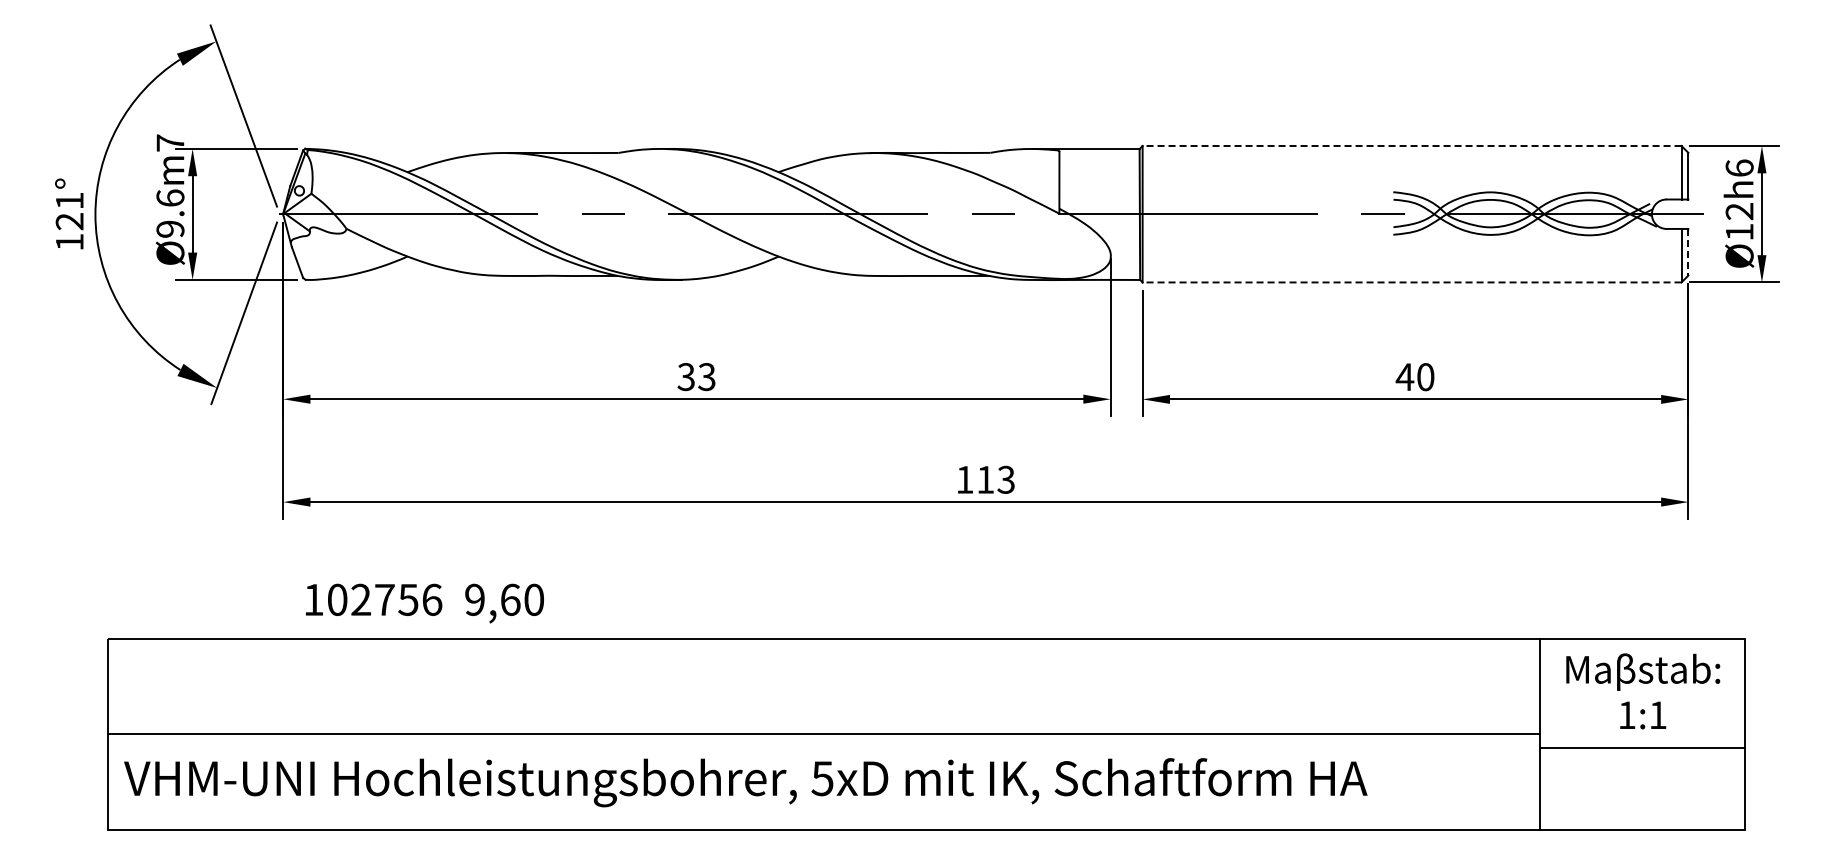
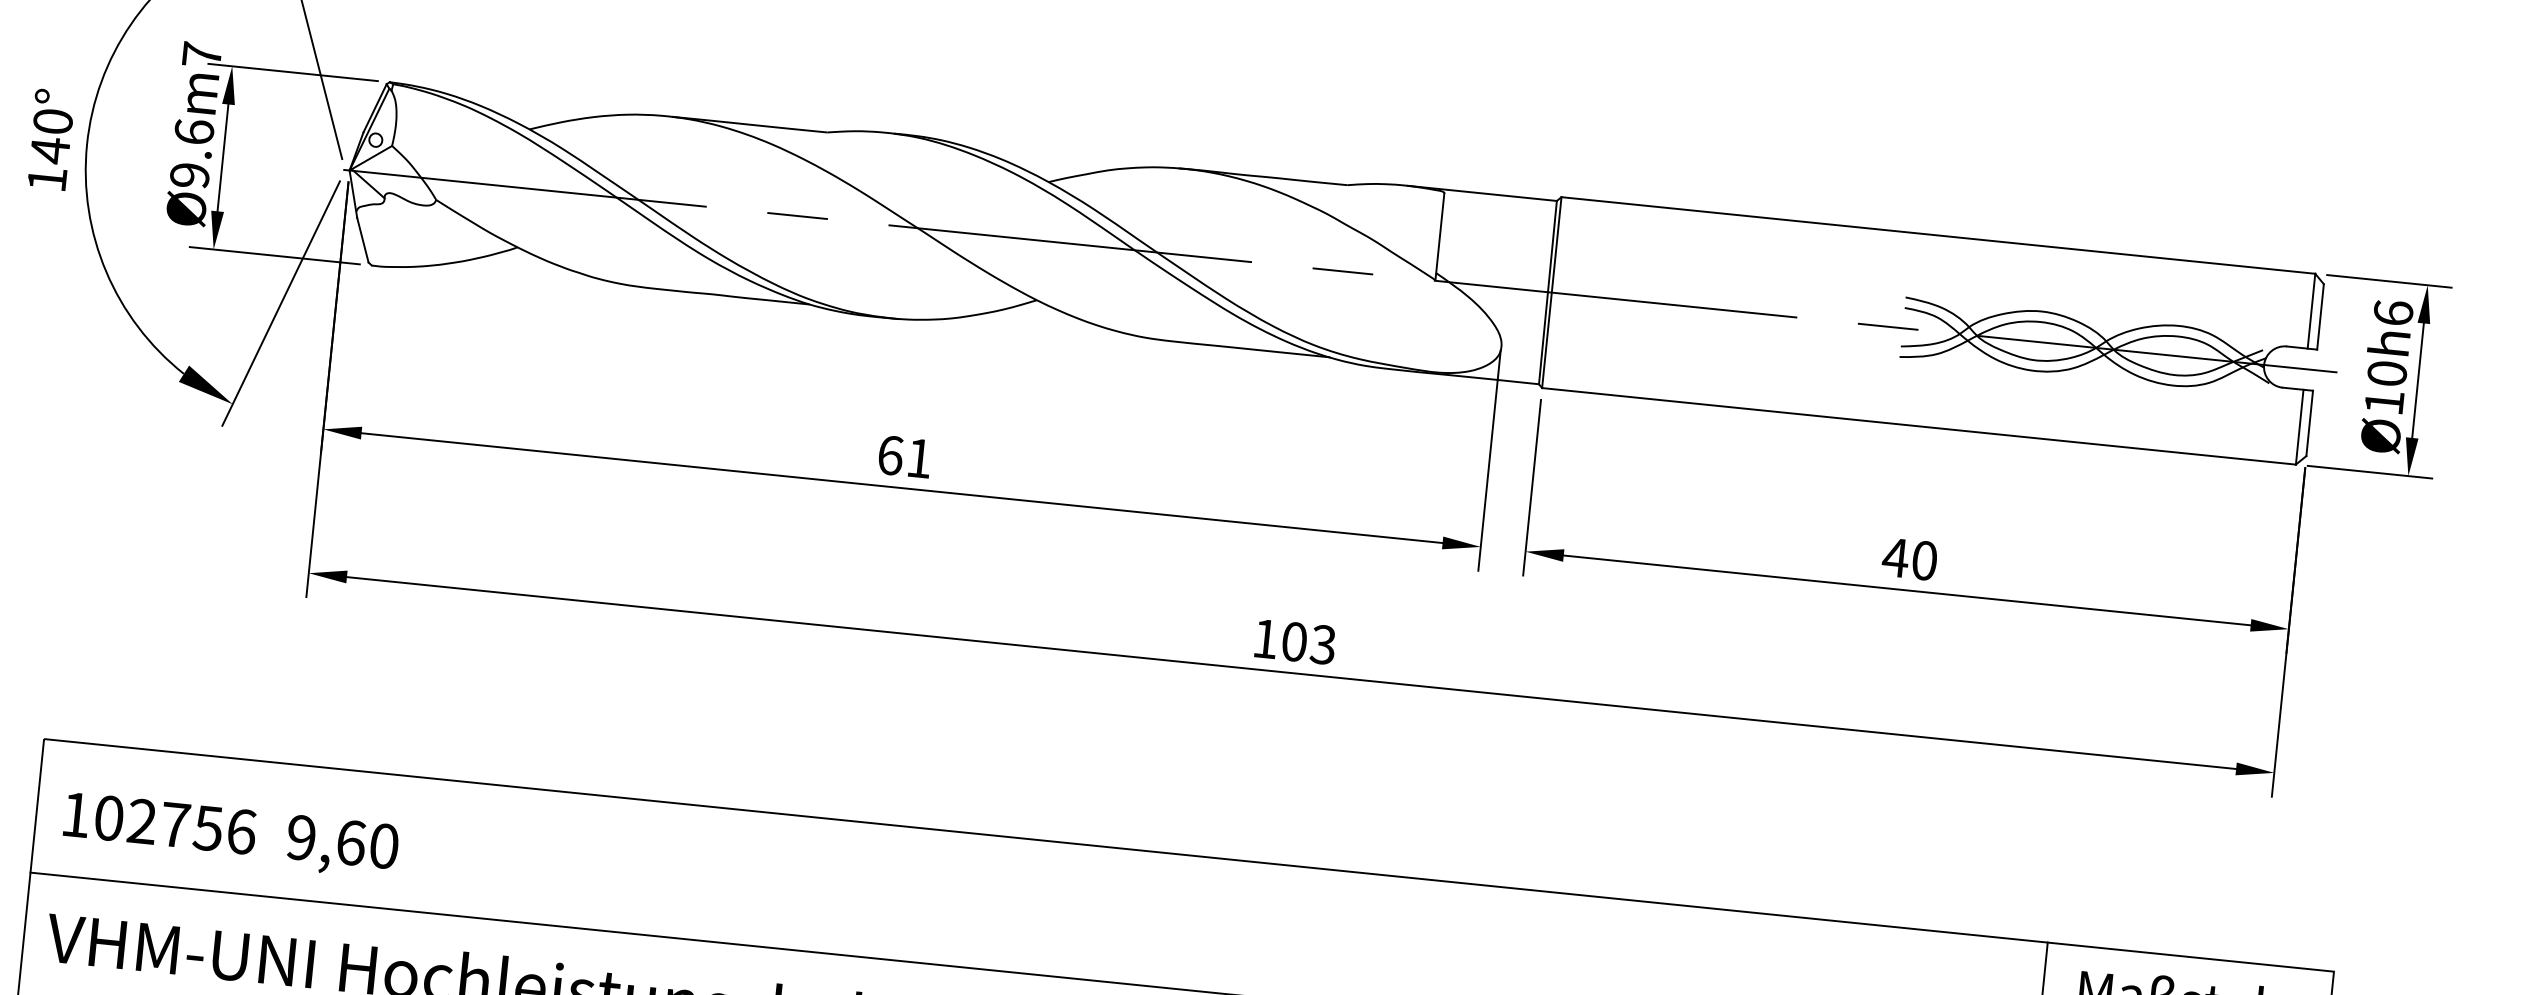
line: (1411, 146) -> (1937, 236), dashed -> solid
text: (69, 211) -> (51, 136), 121° -> 140°
text: (1739, 211) -> (2387, 373), Ø12h6 -> Ø10h6
line: (1688, 252) -> (2309, 423), dashed -> solid
line: (1411, 282) -> (1918, 426), dashed -> solid
text: (696, 377) -> (904, 457), 33 -> 61
text: (985, 479) -> (1294, 641), 113 -> 103
text: (424, 603) -> (230, 835), moved

